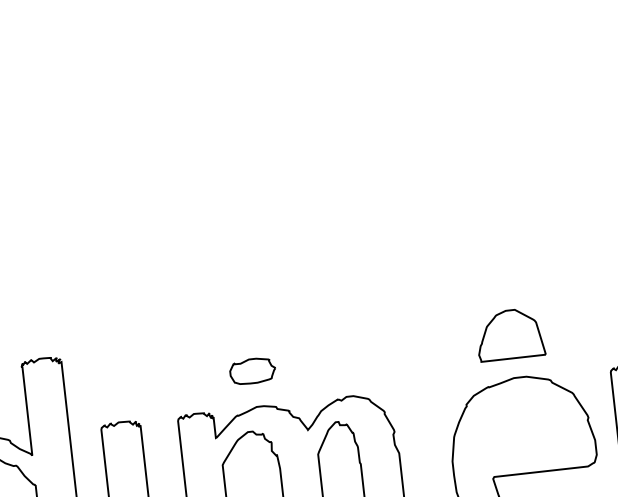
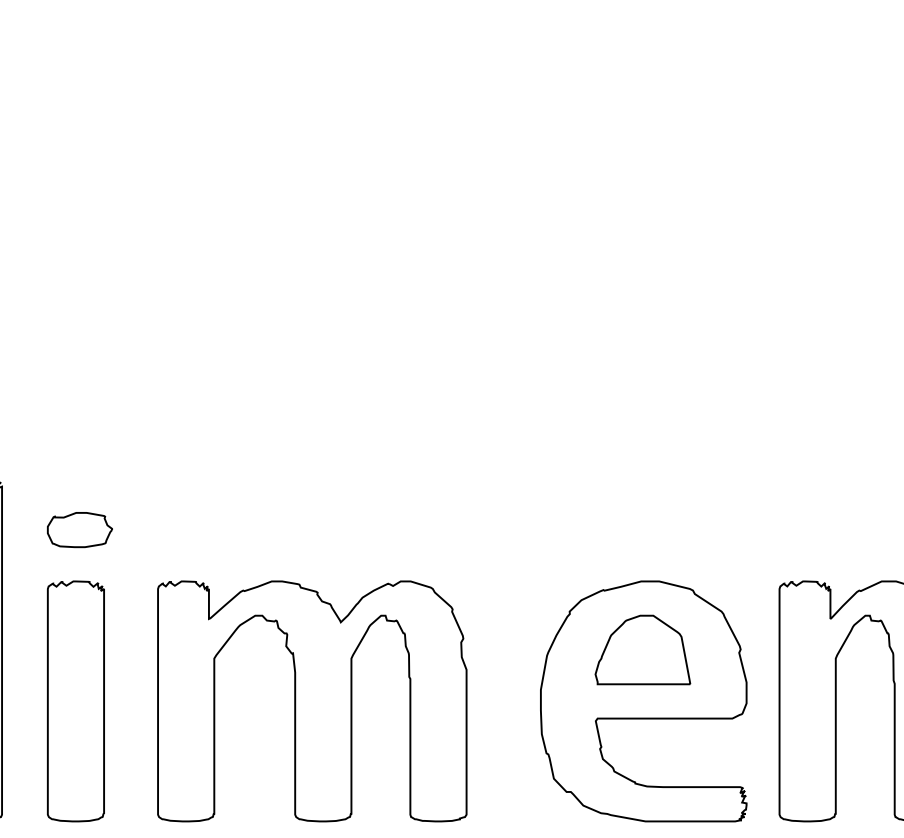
part: (509, 334) -> (642, 649), moved
part: (252, 371) -> (79, 530), moved

